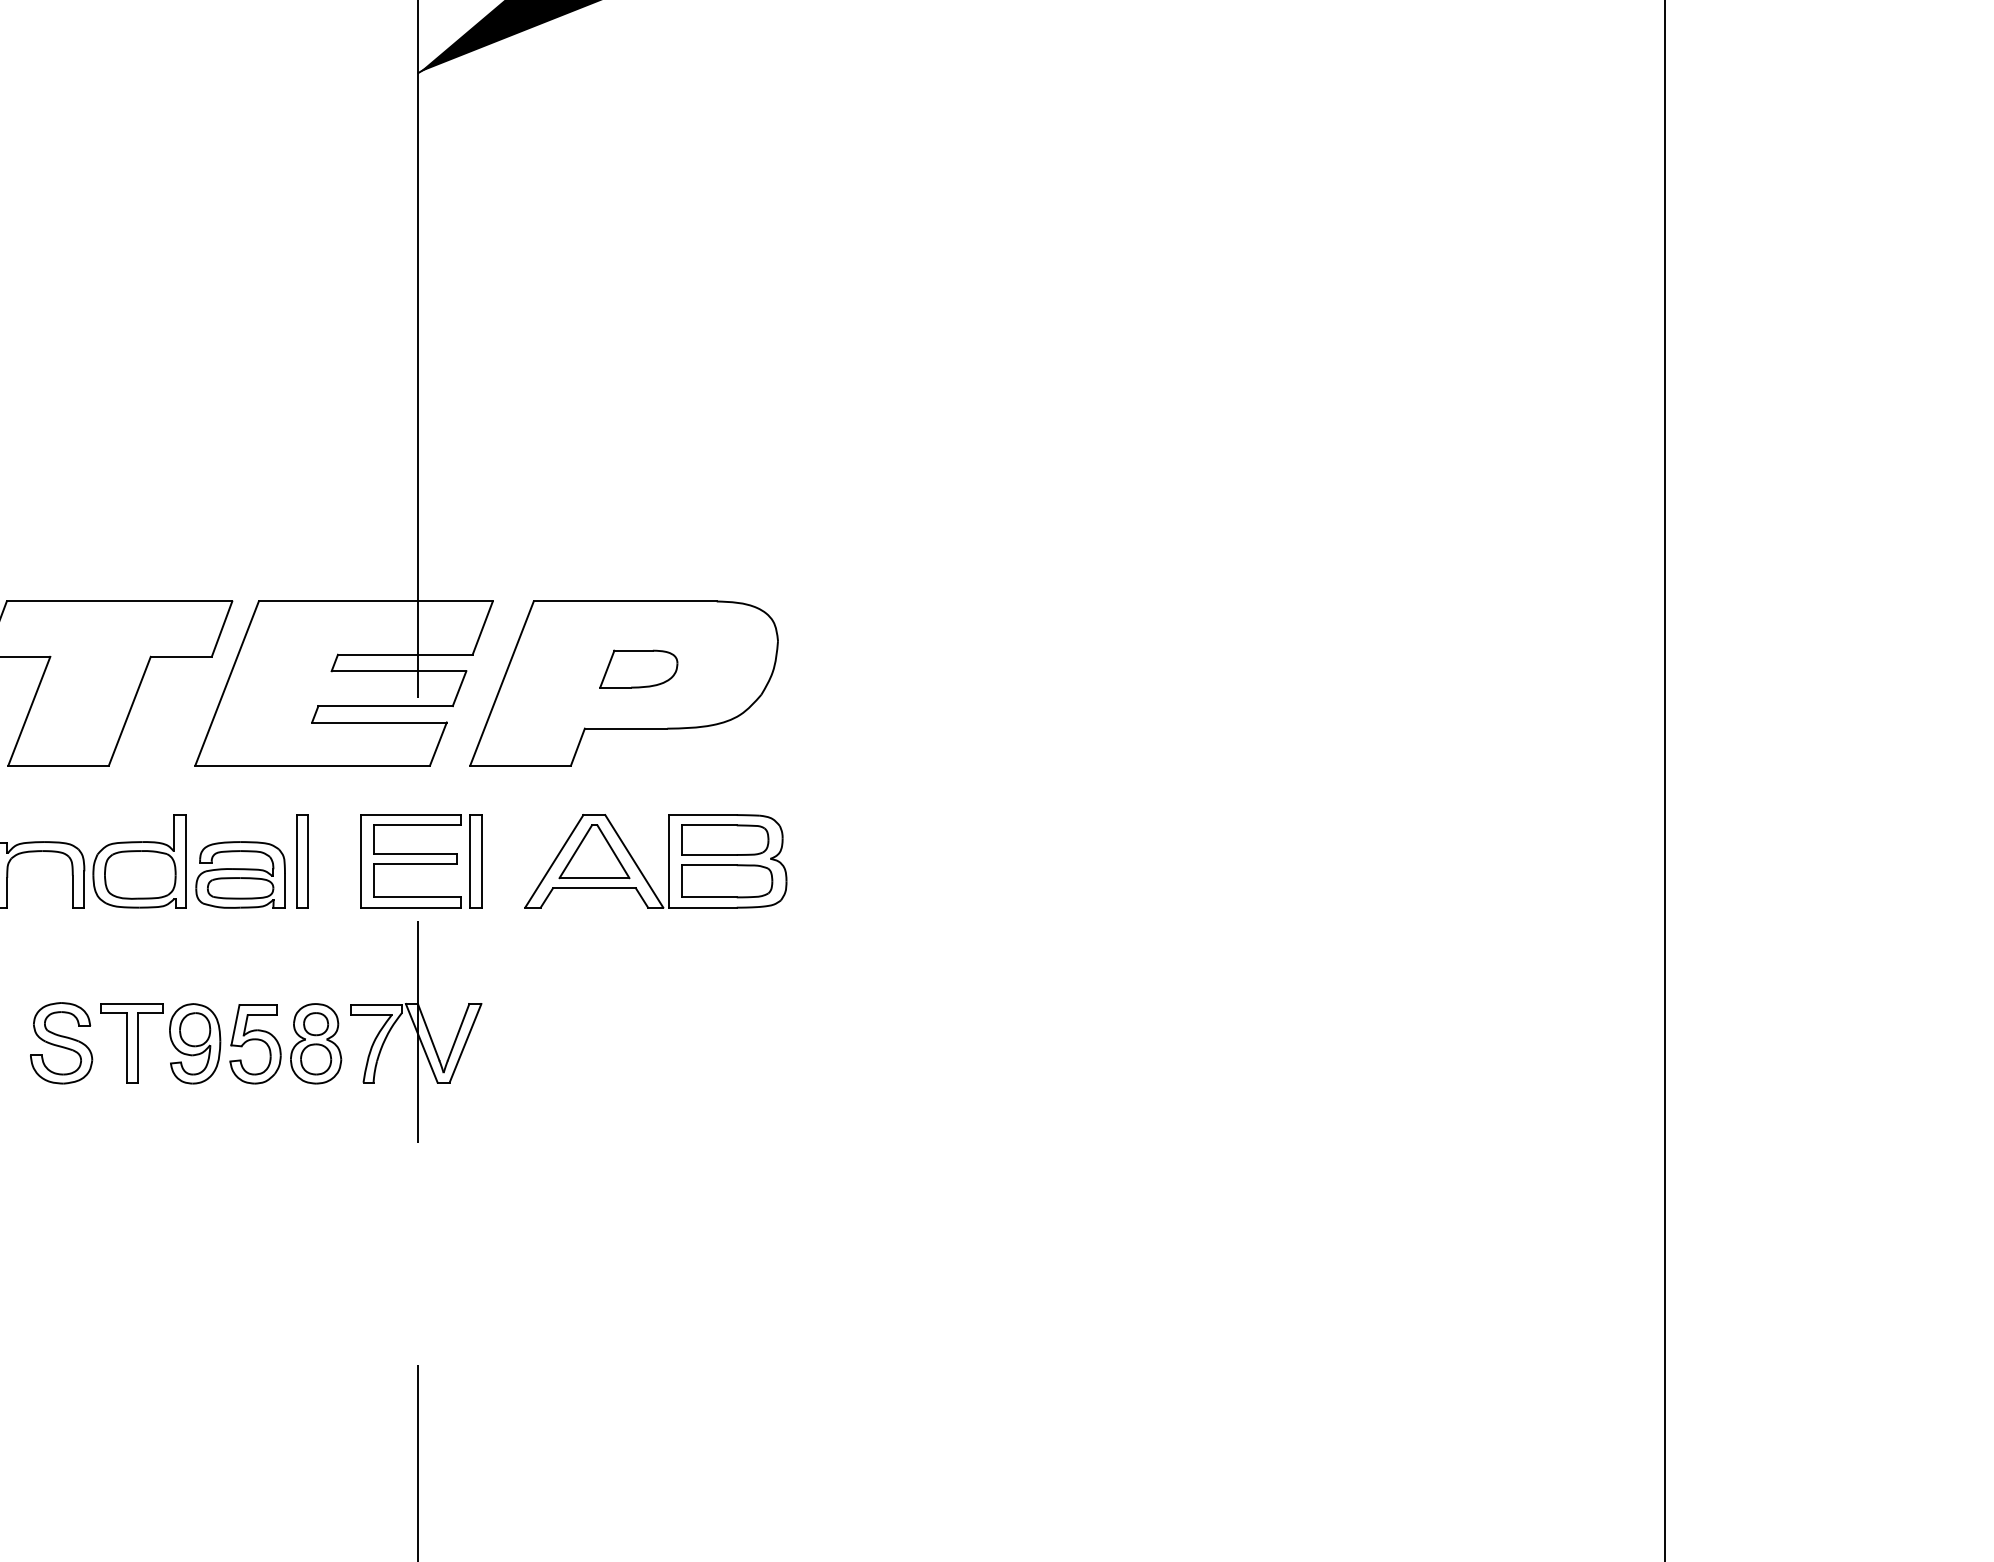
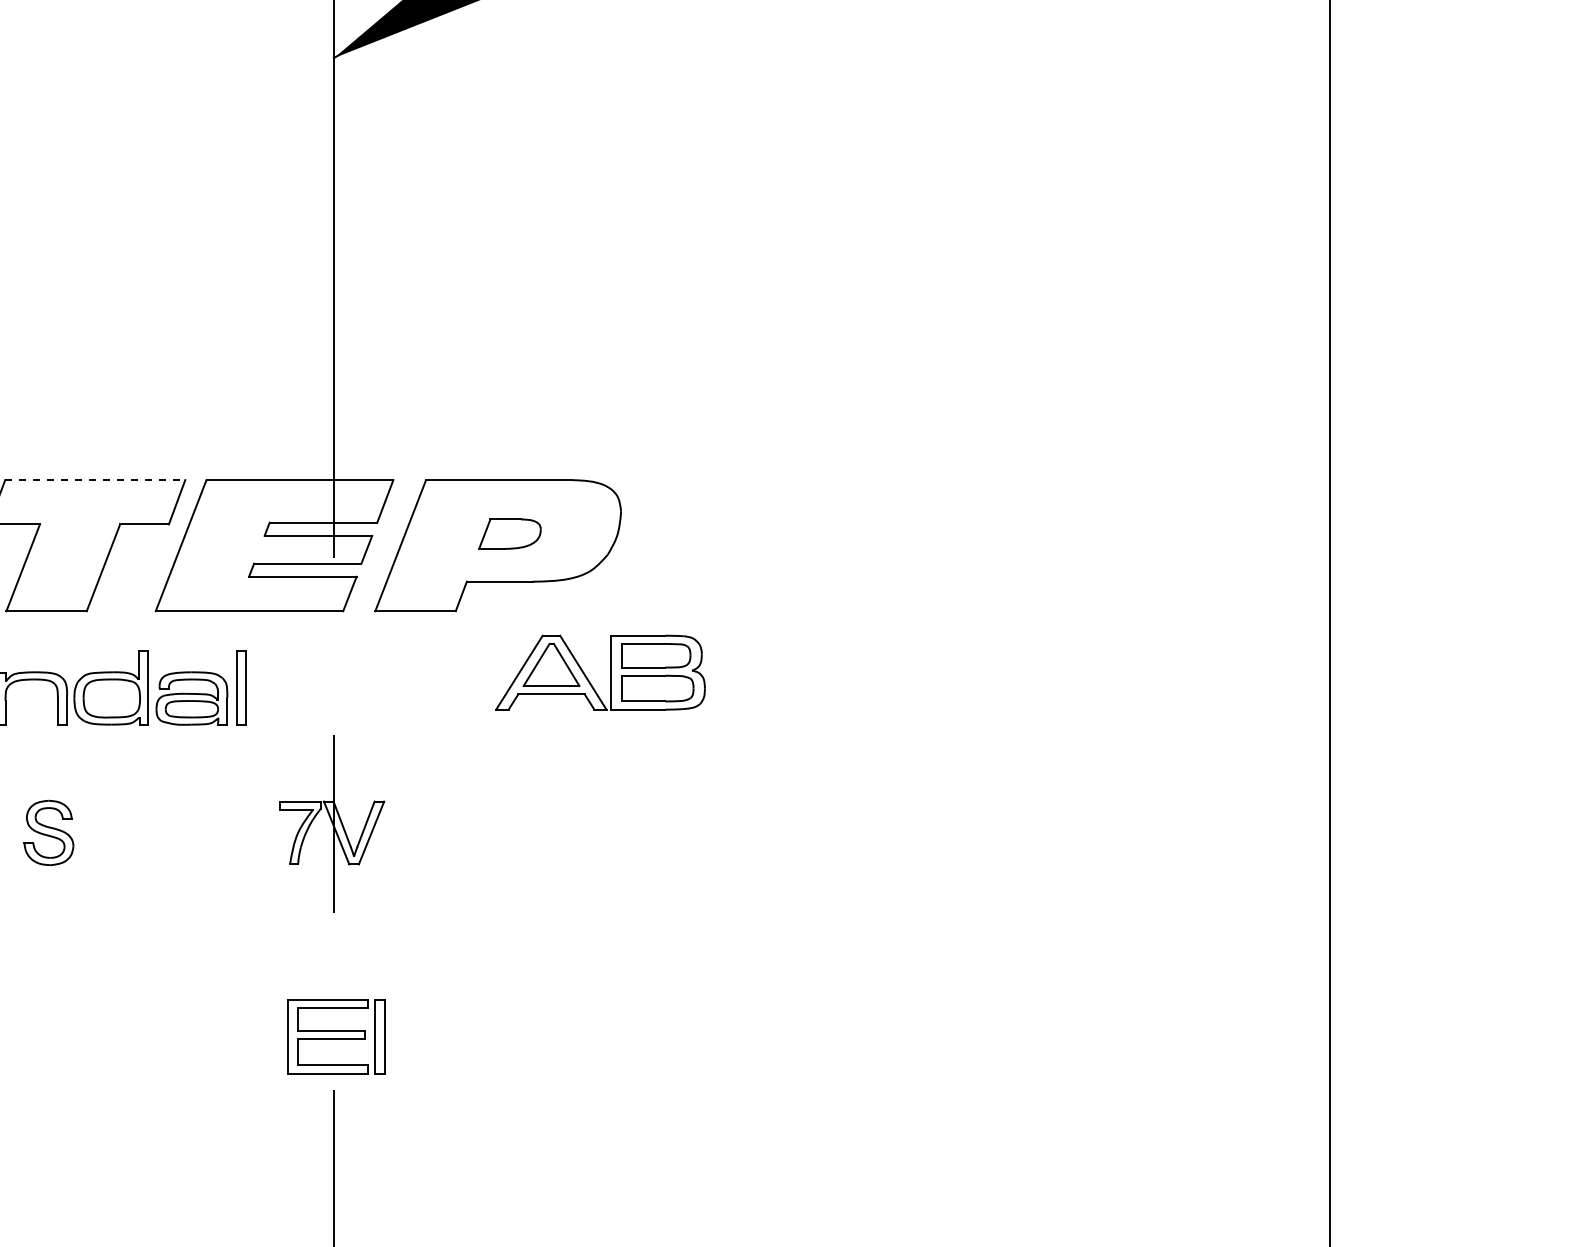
line: (119, 601) -> (95, 480), solid -> dashed
part: (421, 861) -> (336, 1036), moved
part: (668, 861) -> (610, 672), moved
part: (221, 1043) -> (176, 833), removed

